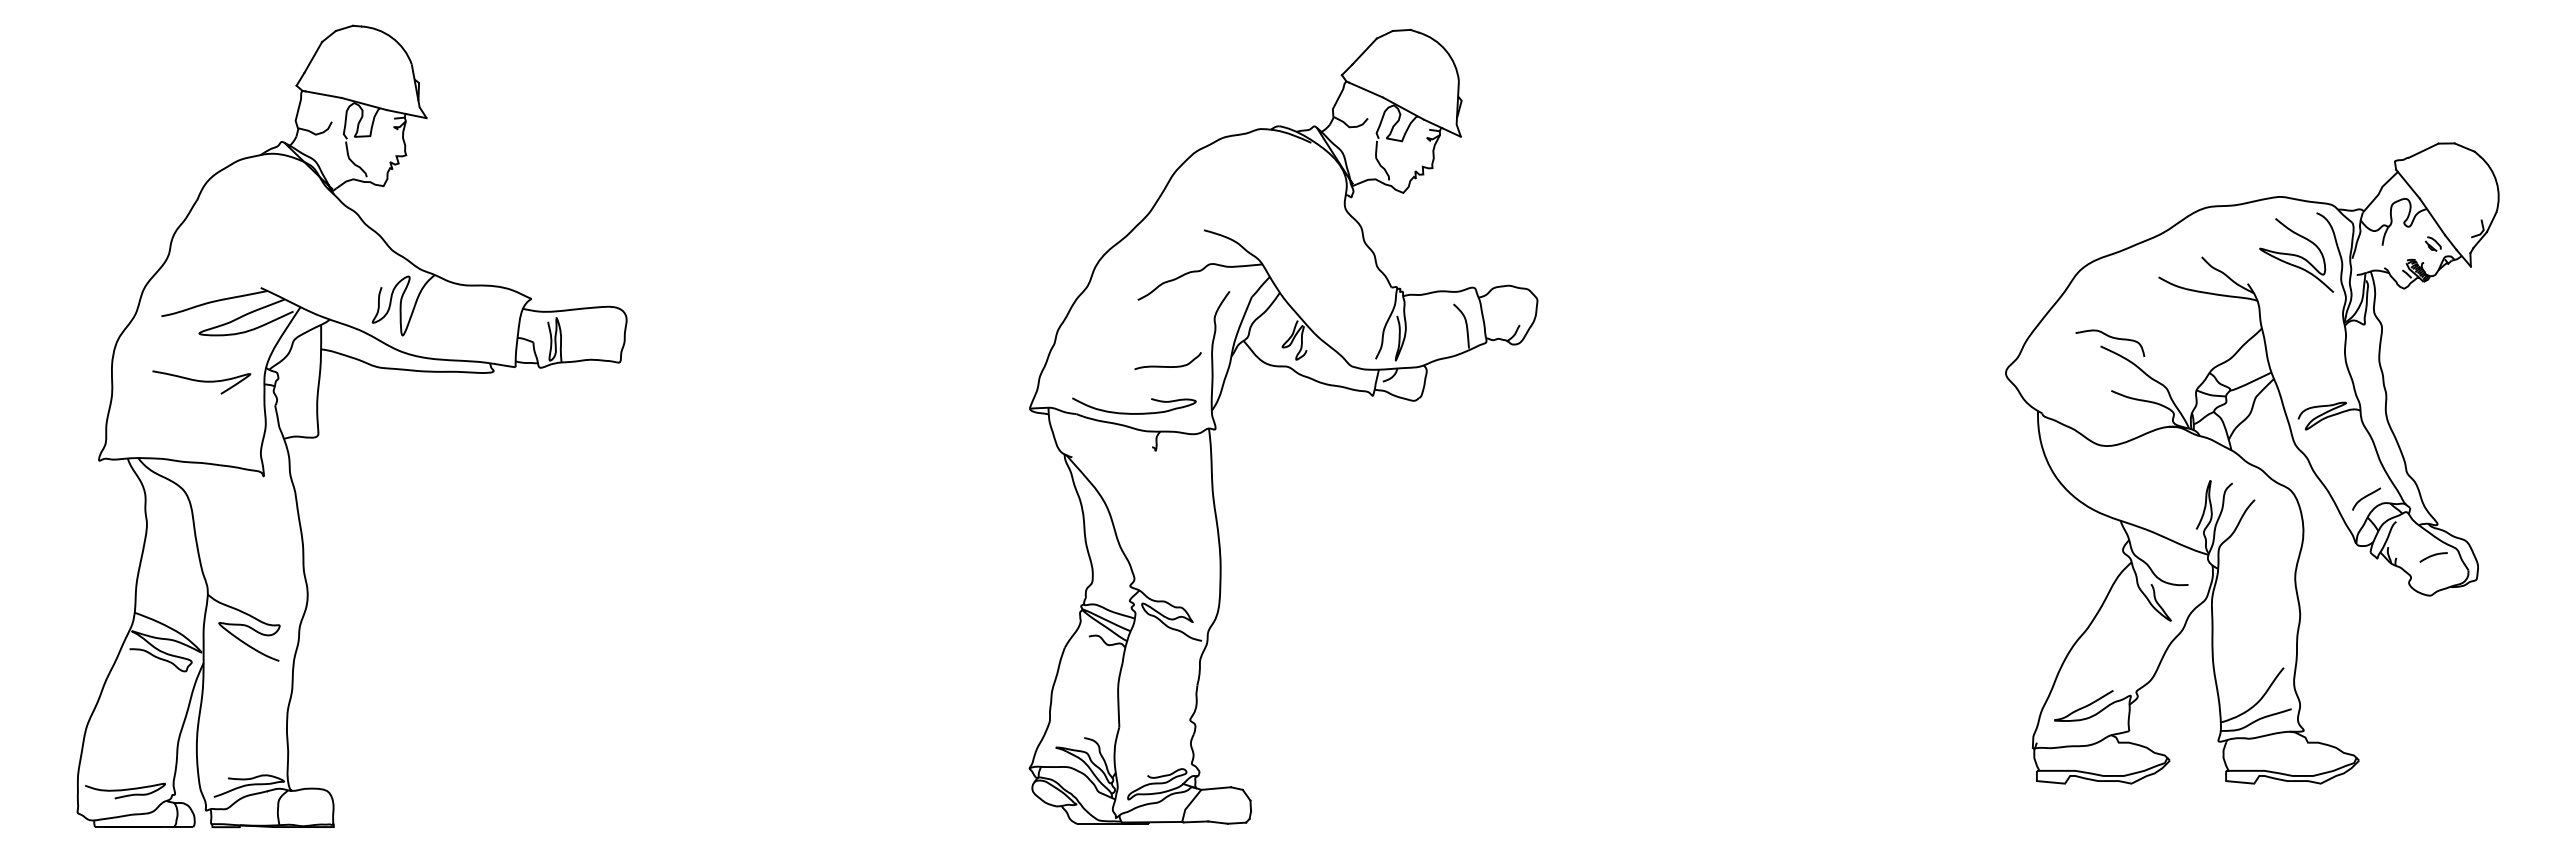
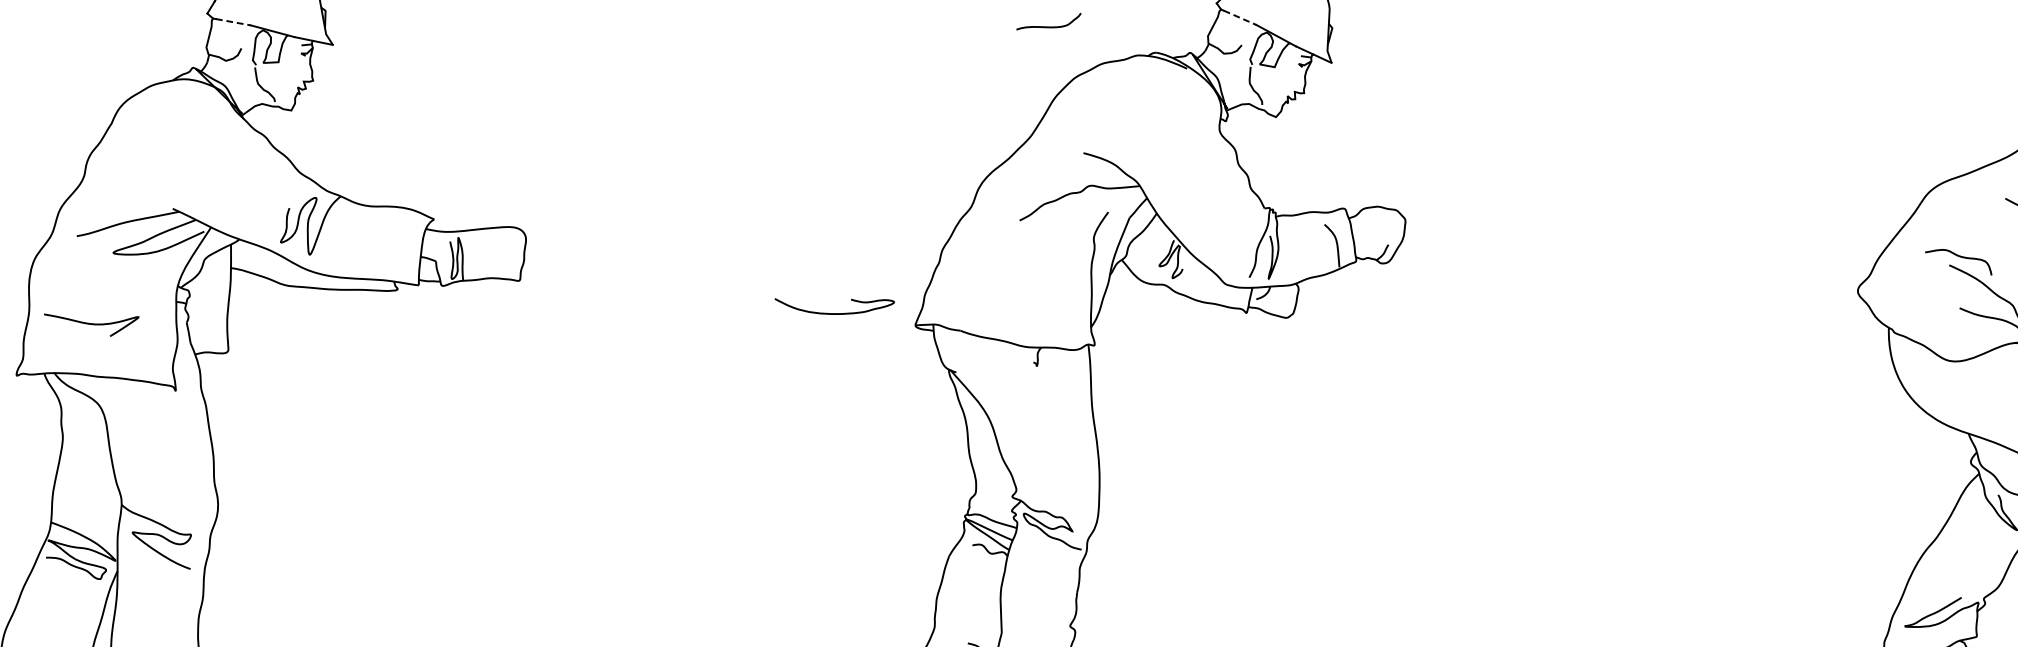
line: (1366, 90) -> (1240, 18), solid -> dashed
line: (324, 94) -> (234, 22), solid -> dashed
curve: (1167, 366) -> (1048, 26), moved
curve: (201, 382) -> (91, 325), moved
curve: (1134, 413) -> (834, 313), moved

